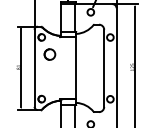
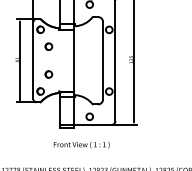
part: (49, 54) -> (48, 46), size x0.62
part: (49, 82) -> (48, 74), added

